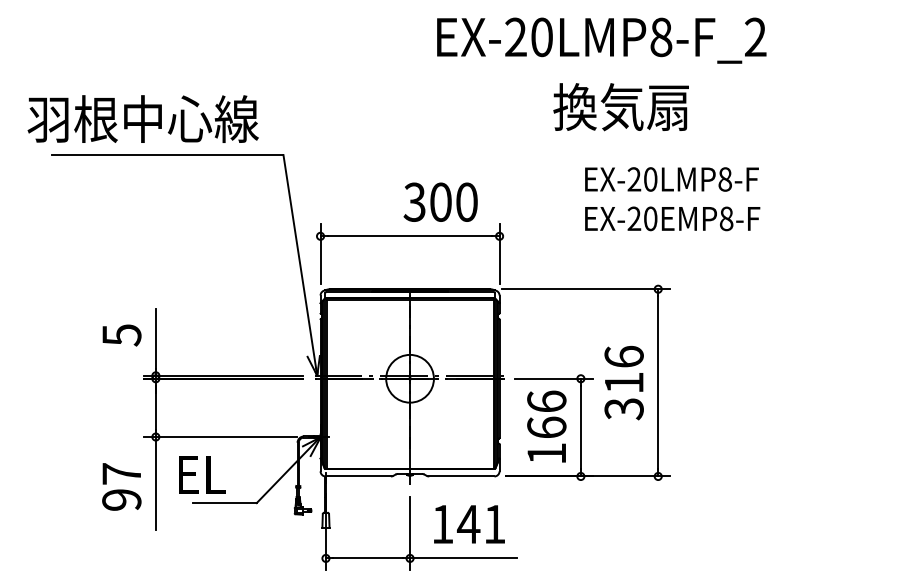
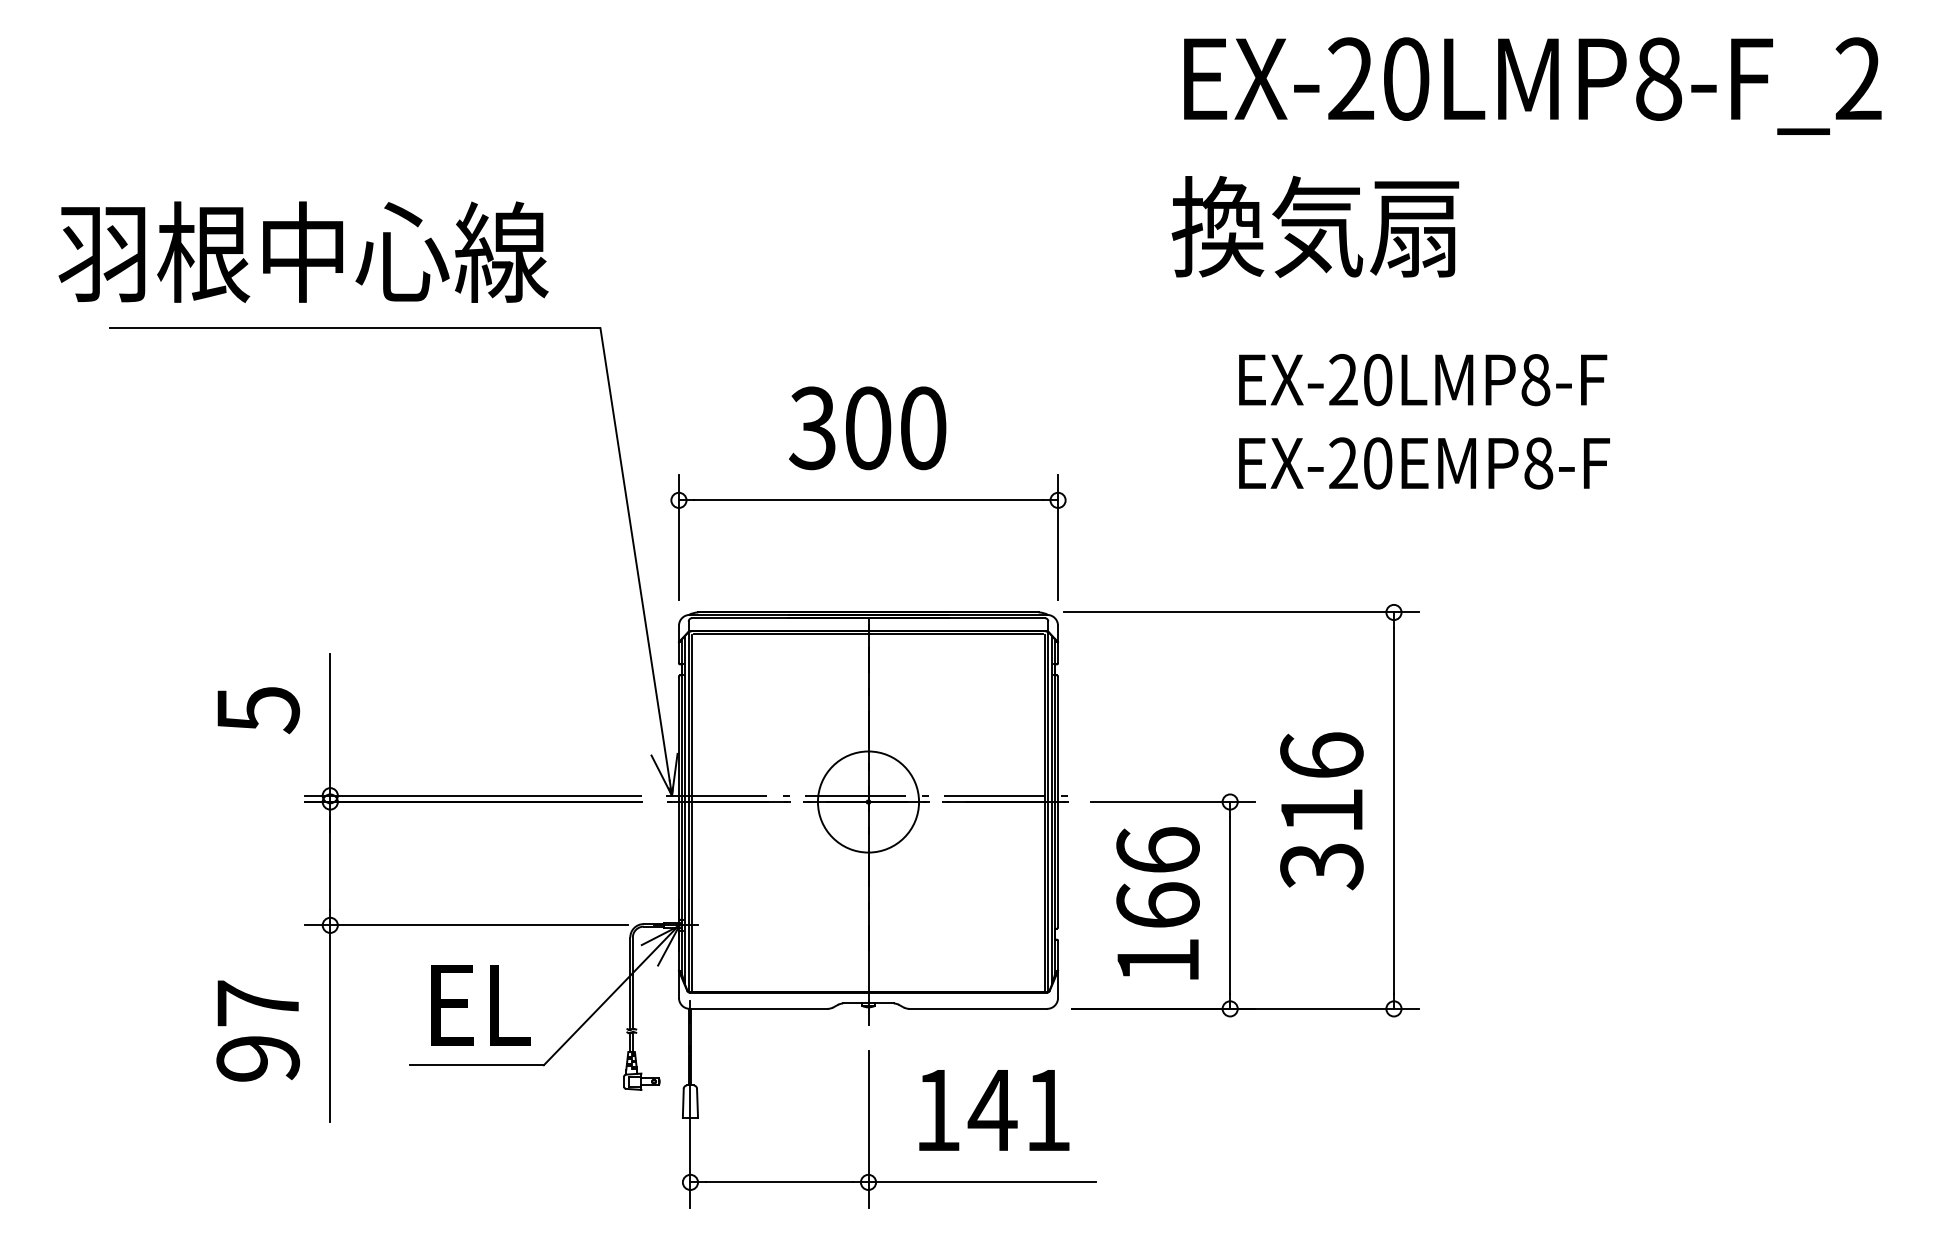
text: (601, 40) -> (1532, 85), moved
text: (440, 201) -> (867, 426), moved
text: (202, 474) -> (481, 1004), moved

